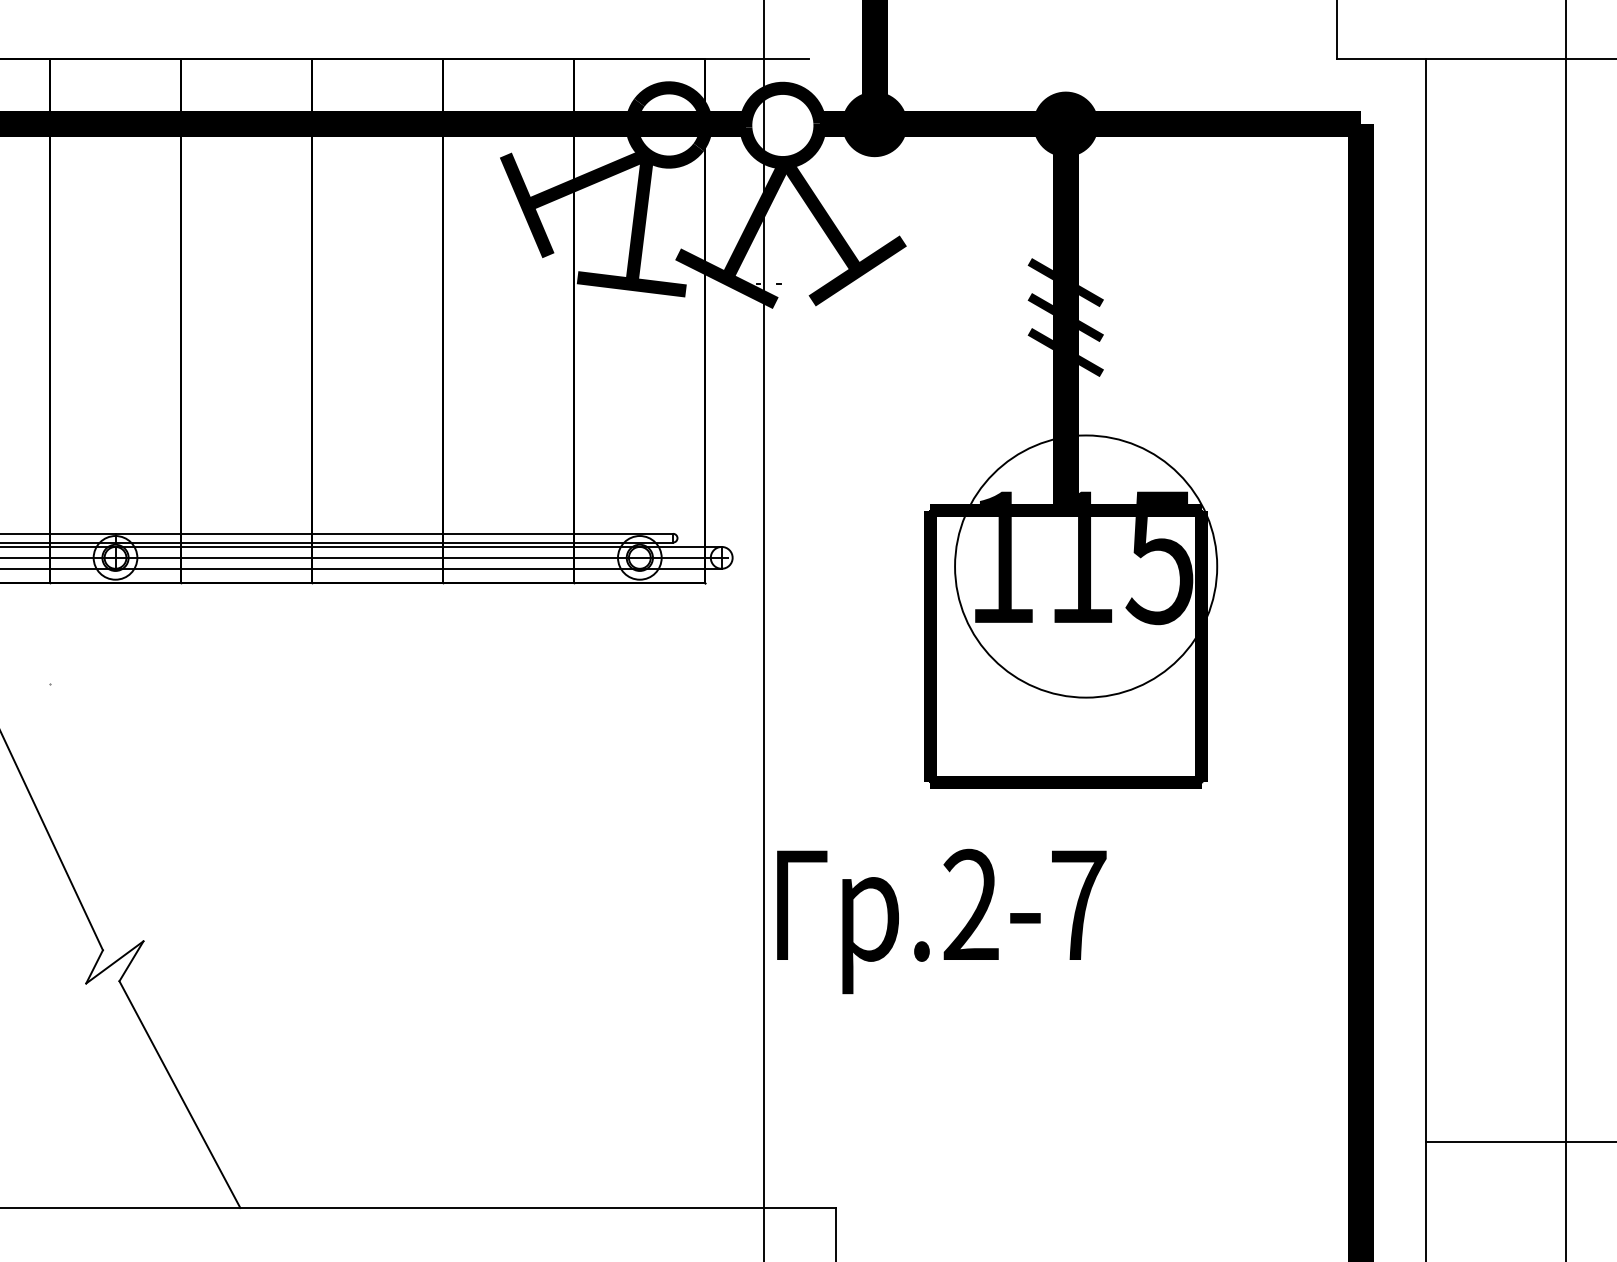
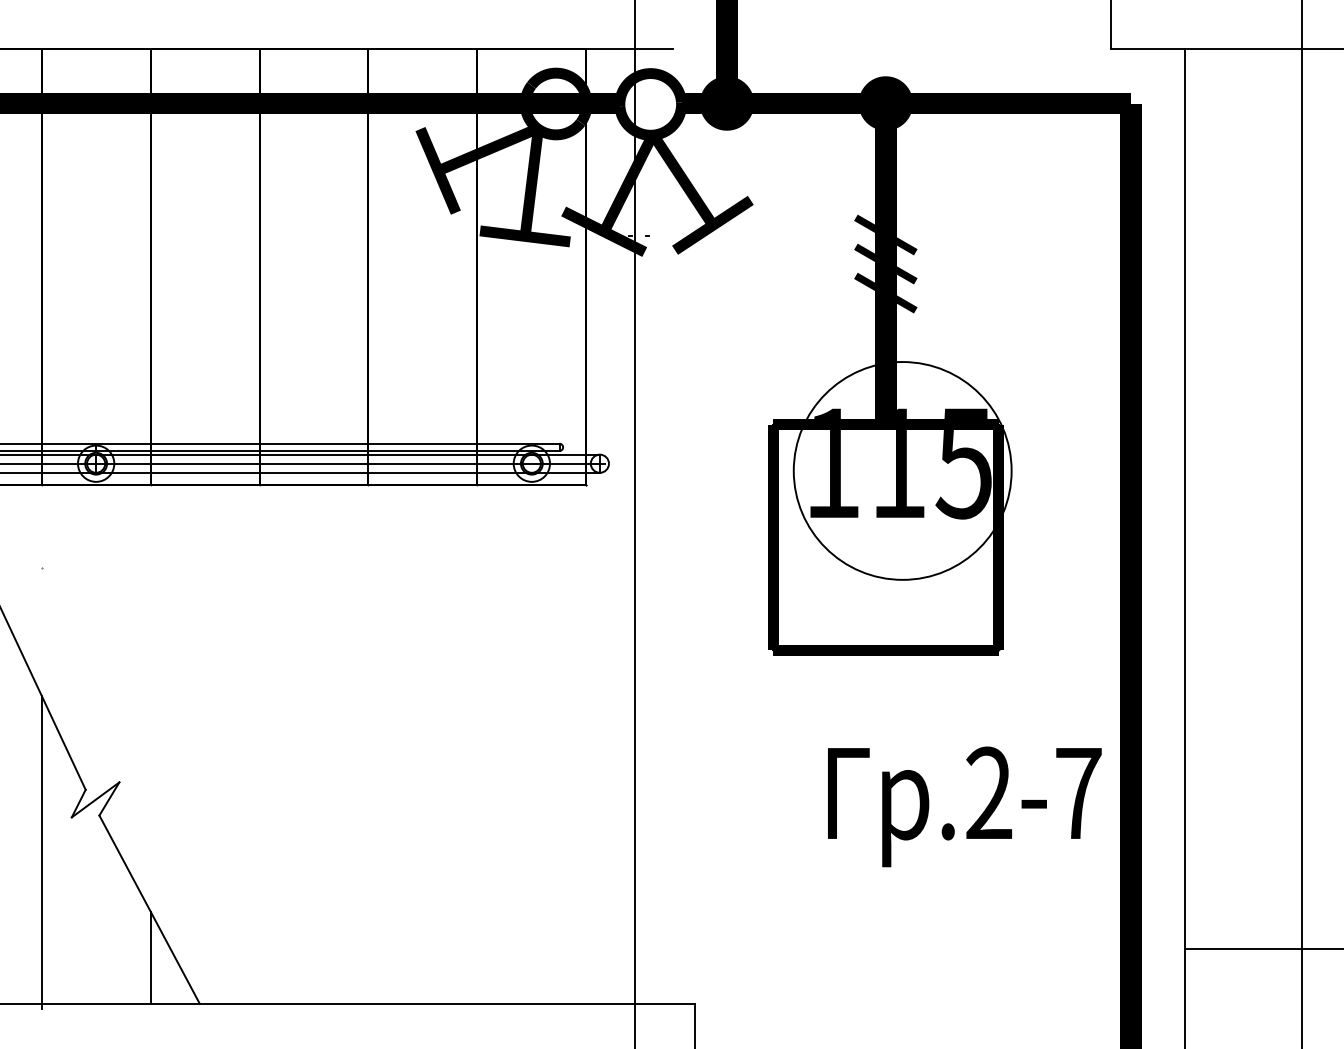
text: (941, 921) -> (964, 806), moved
line: (49, 1025) -> (41, 852), added
line: (180, 1152) -> (150, 957), added

